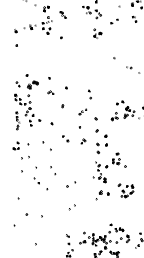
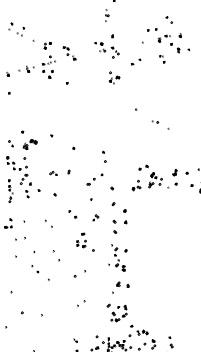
part: (63, 14) -> (69, 53), size x1.67
part: (50, 92) -> (53, 173), moved
part: (82, 111) -> (94, 179), size x1.67
part: (47, 145) -> (48, 223), size x0.62
part: (119, 159) -> (85, 241), moved
part: (125, 190) -> (116, 312), moved

